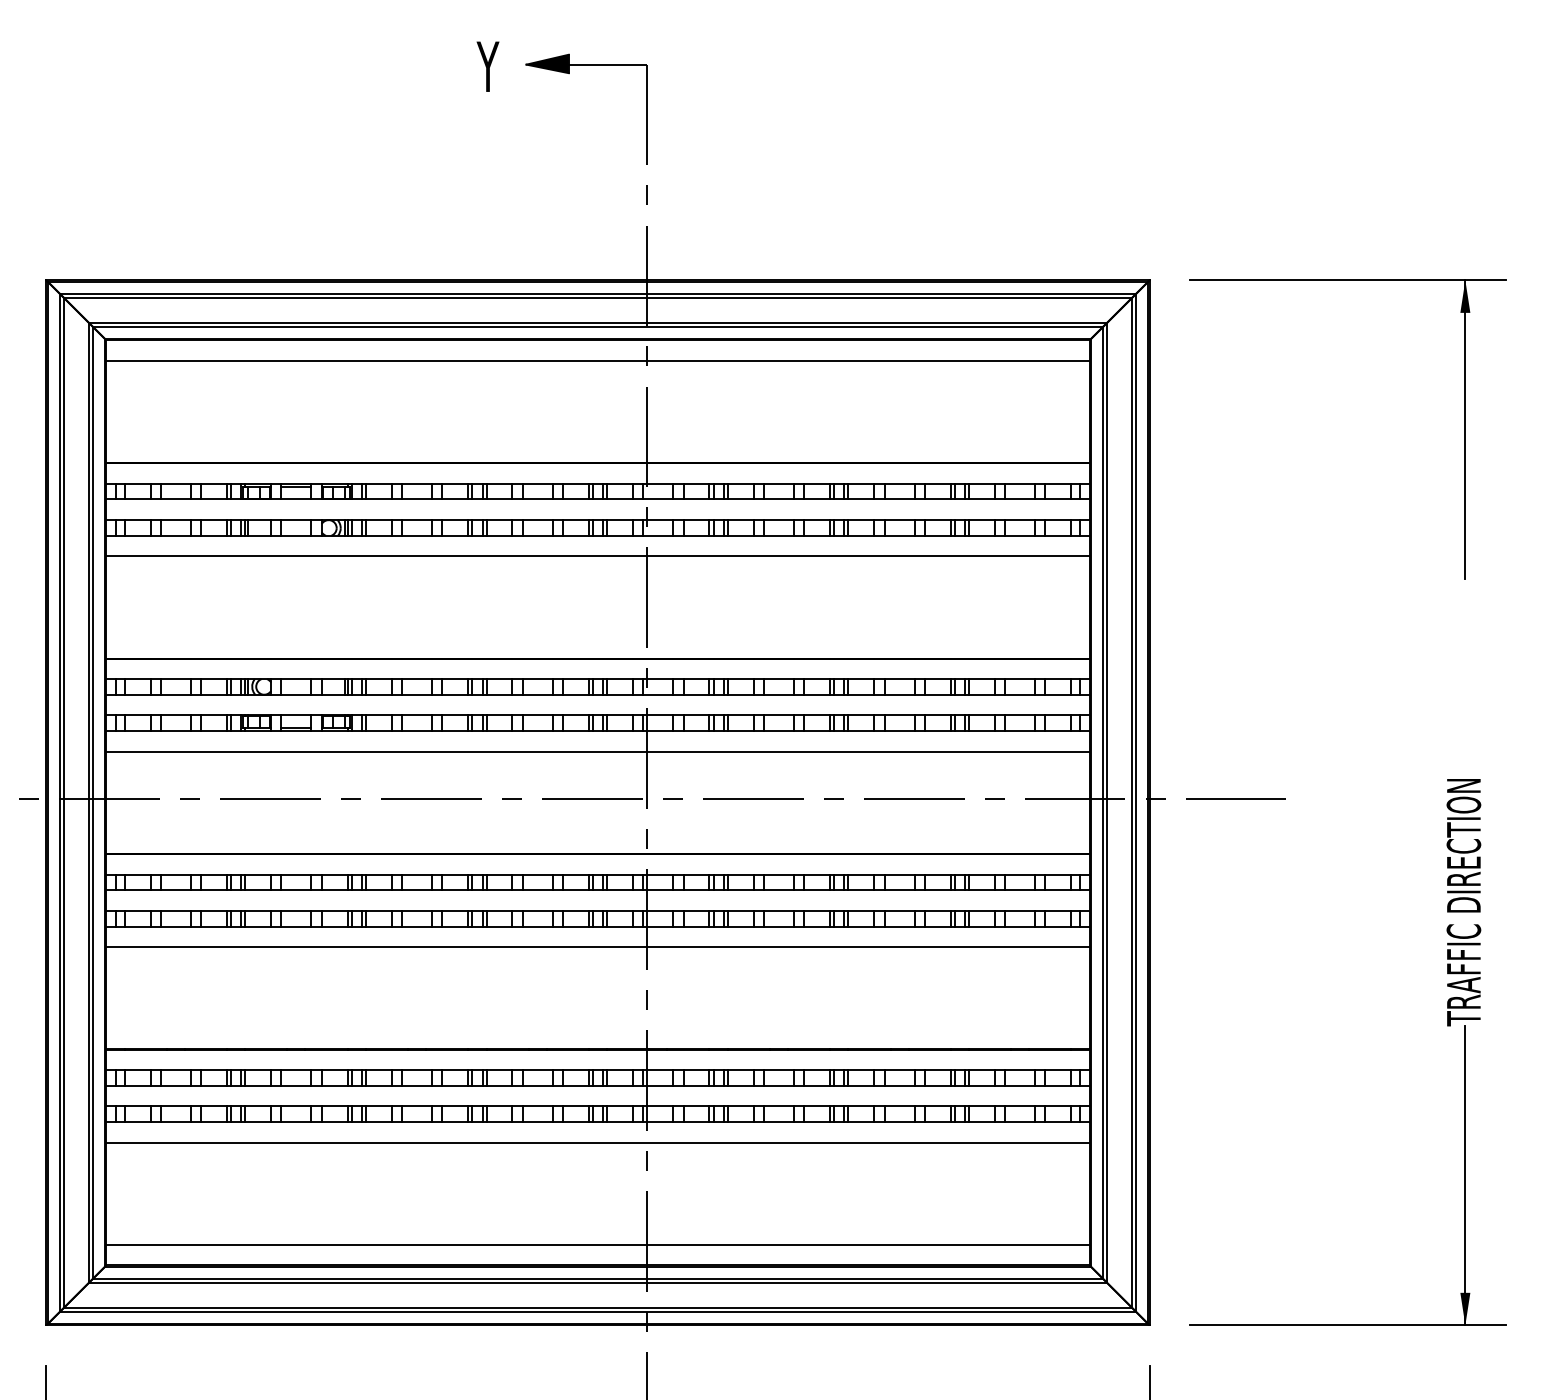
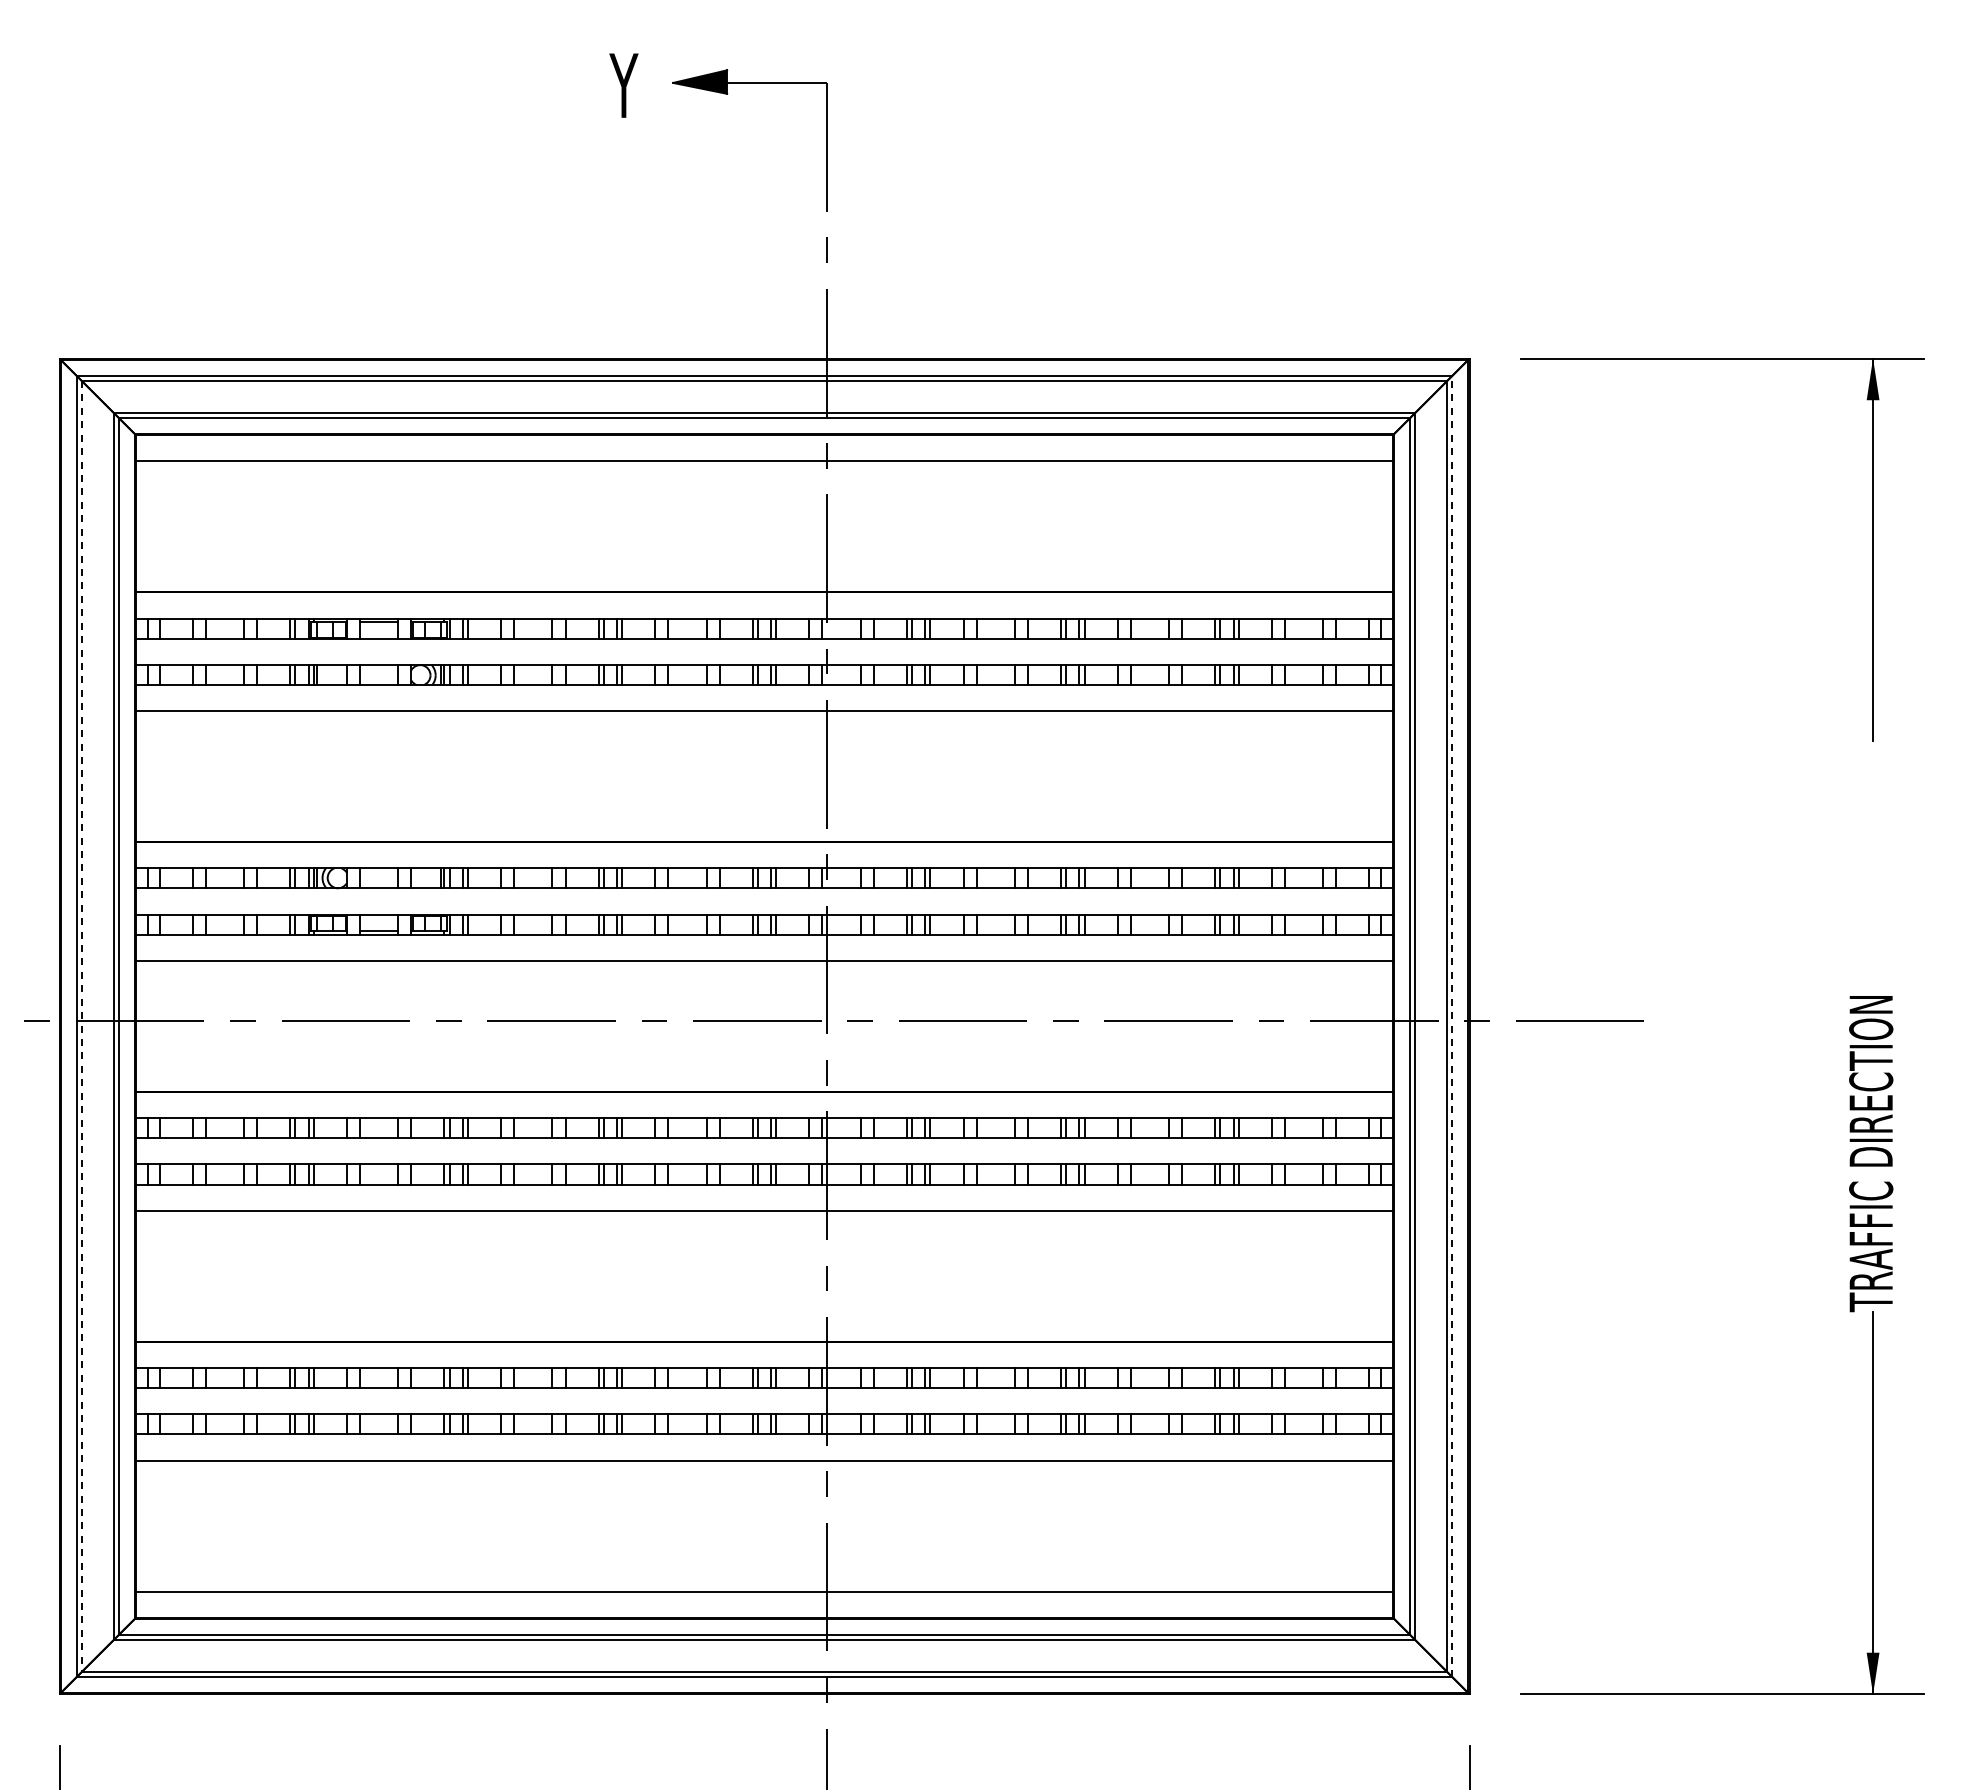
line: (63, 802) -> (81, 1026), solid -> dashed
line: (1136, 802) -> (1452, 1026), solid -> dashed

